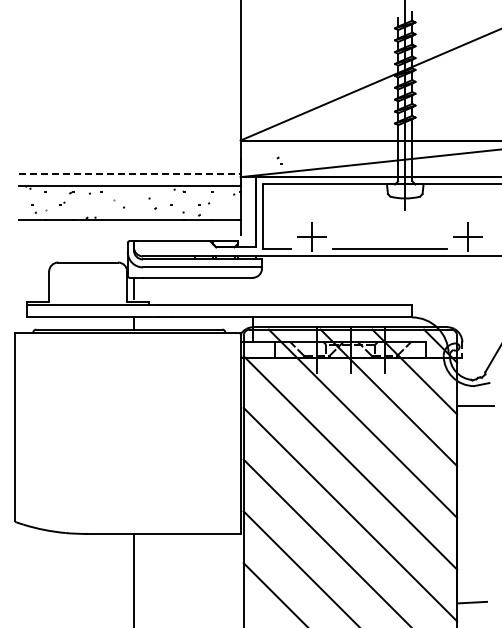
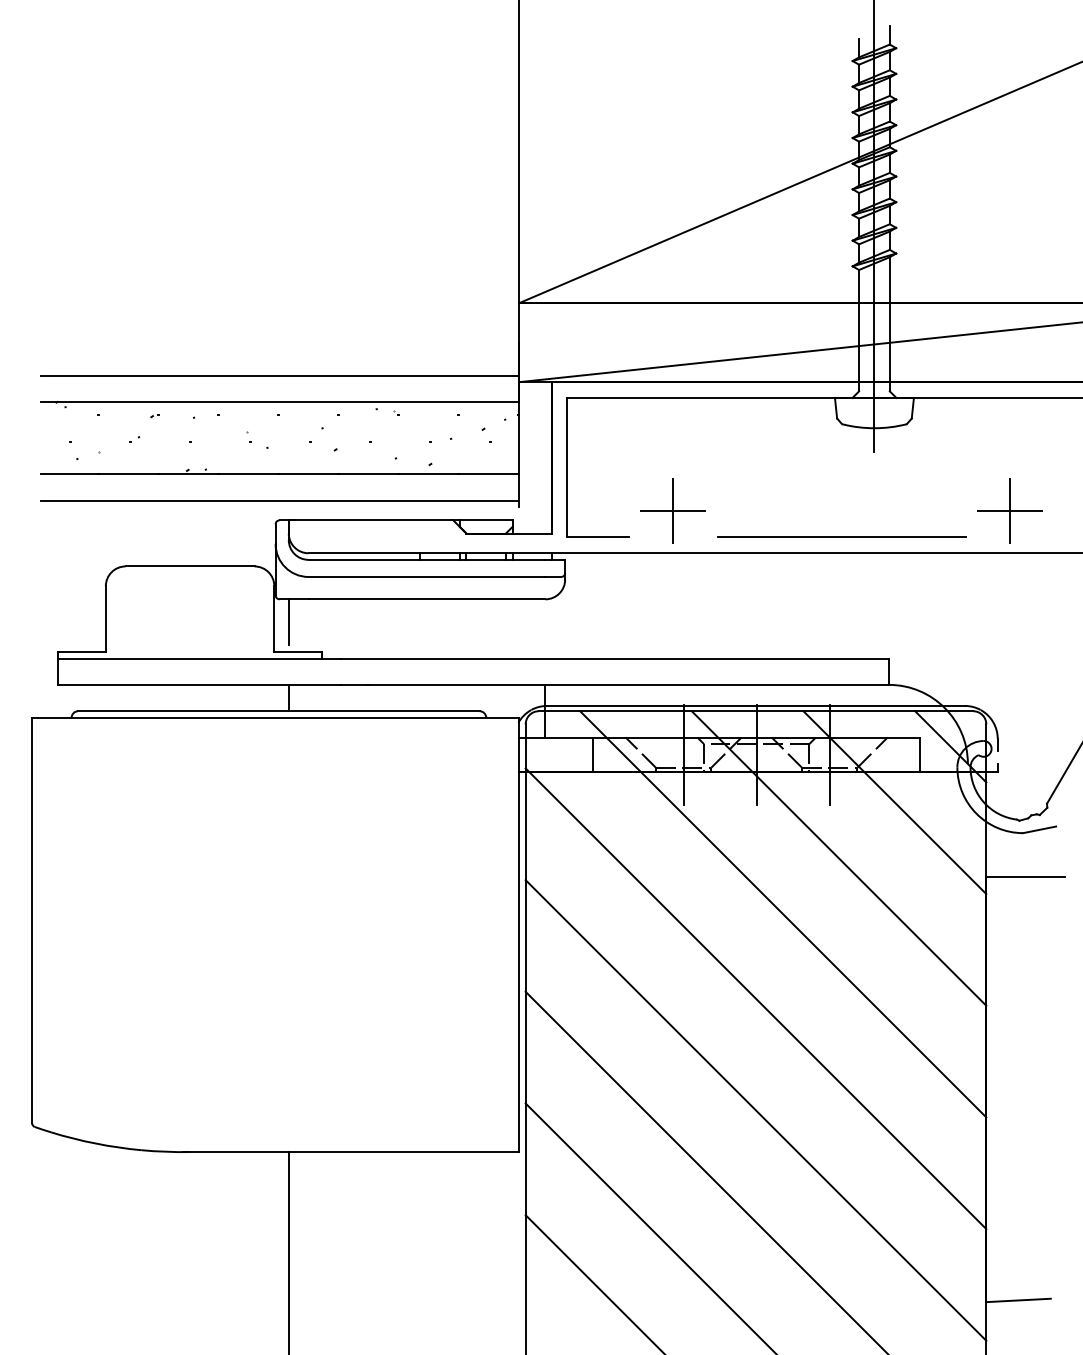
part: (279, 160) -> (486, 434), moved
line: (129, 174) -> (279, 376), dashed -> solid
line: (129, 232) -> (279, 501), added

